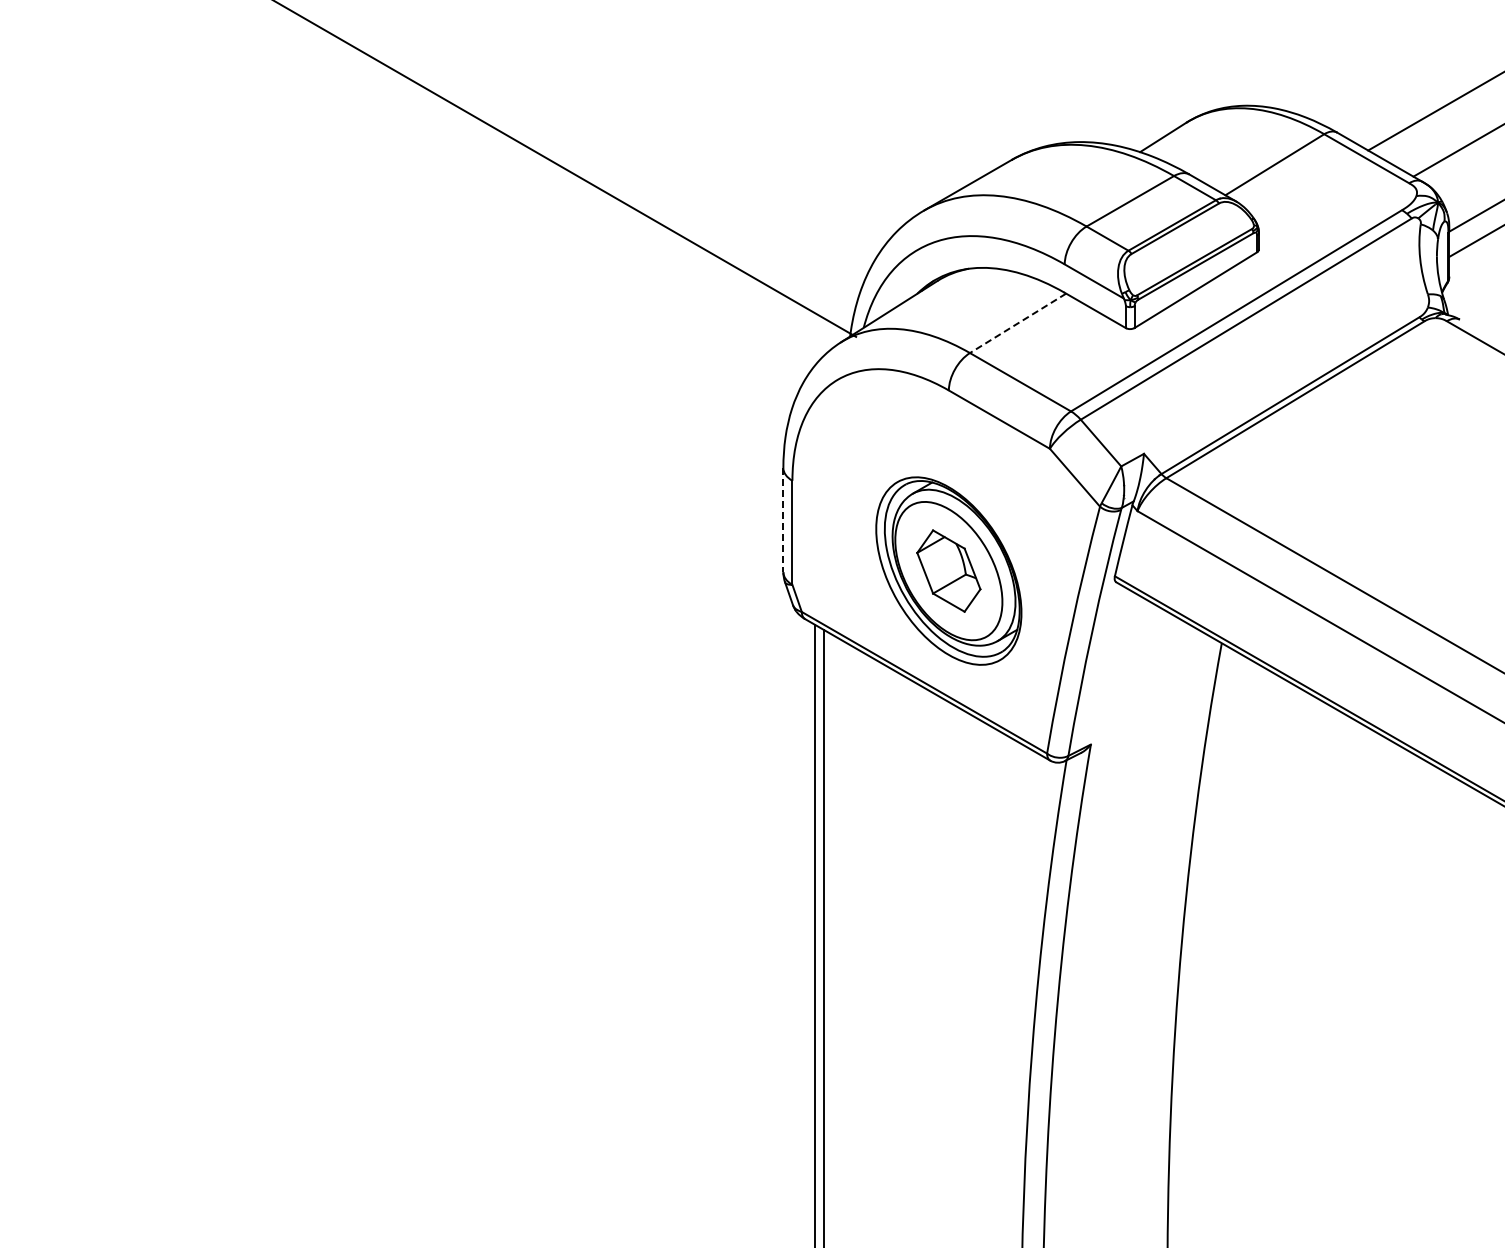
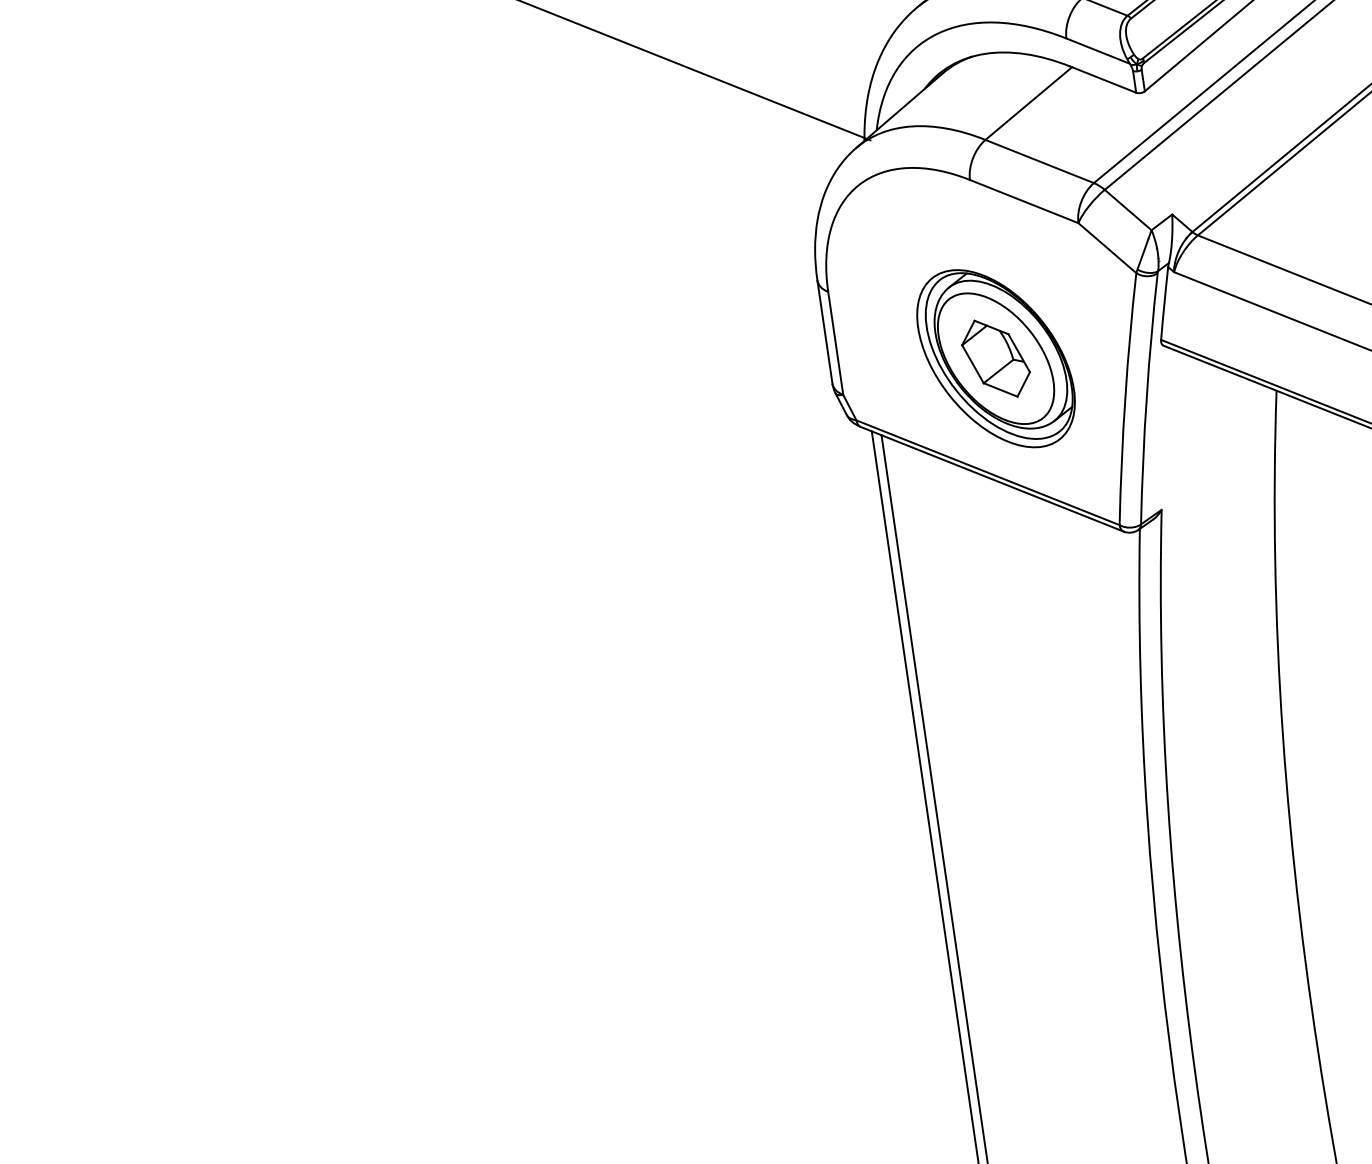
line: (1018, 323) -> (1029, 103), dashed -> solid
line: (783, 520) -> (825, 332), dashed -> solid

